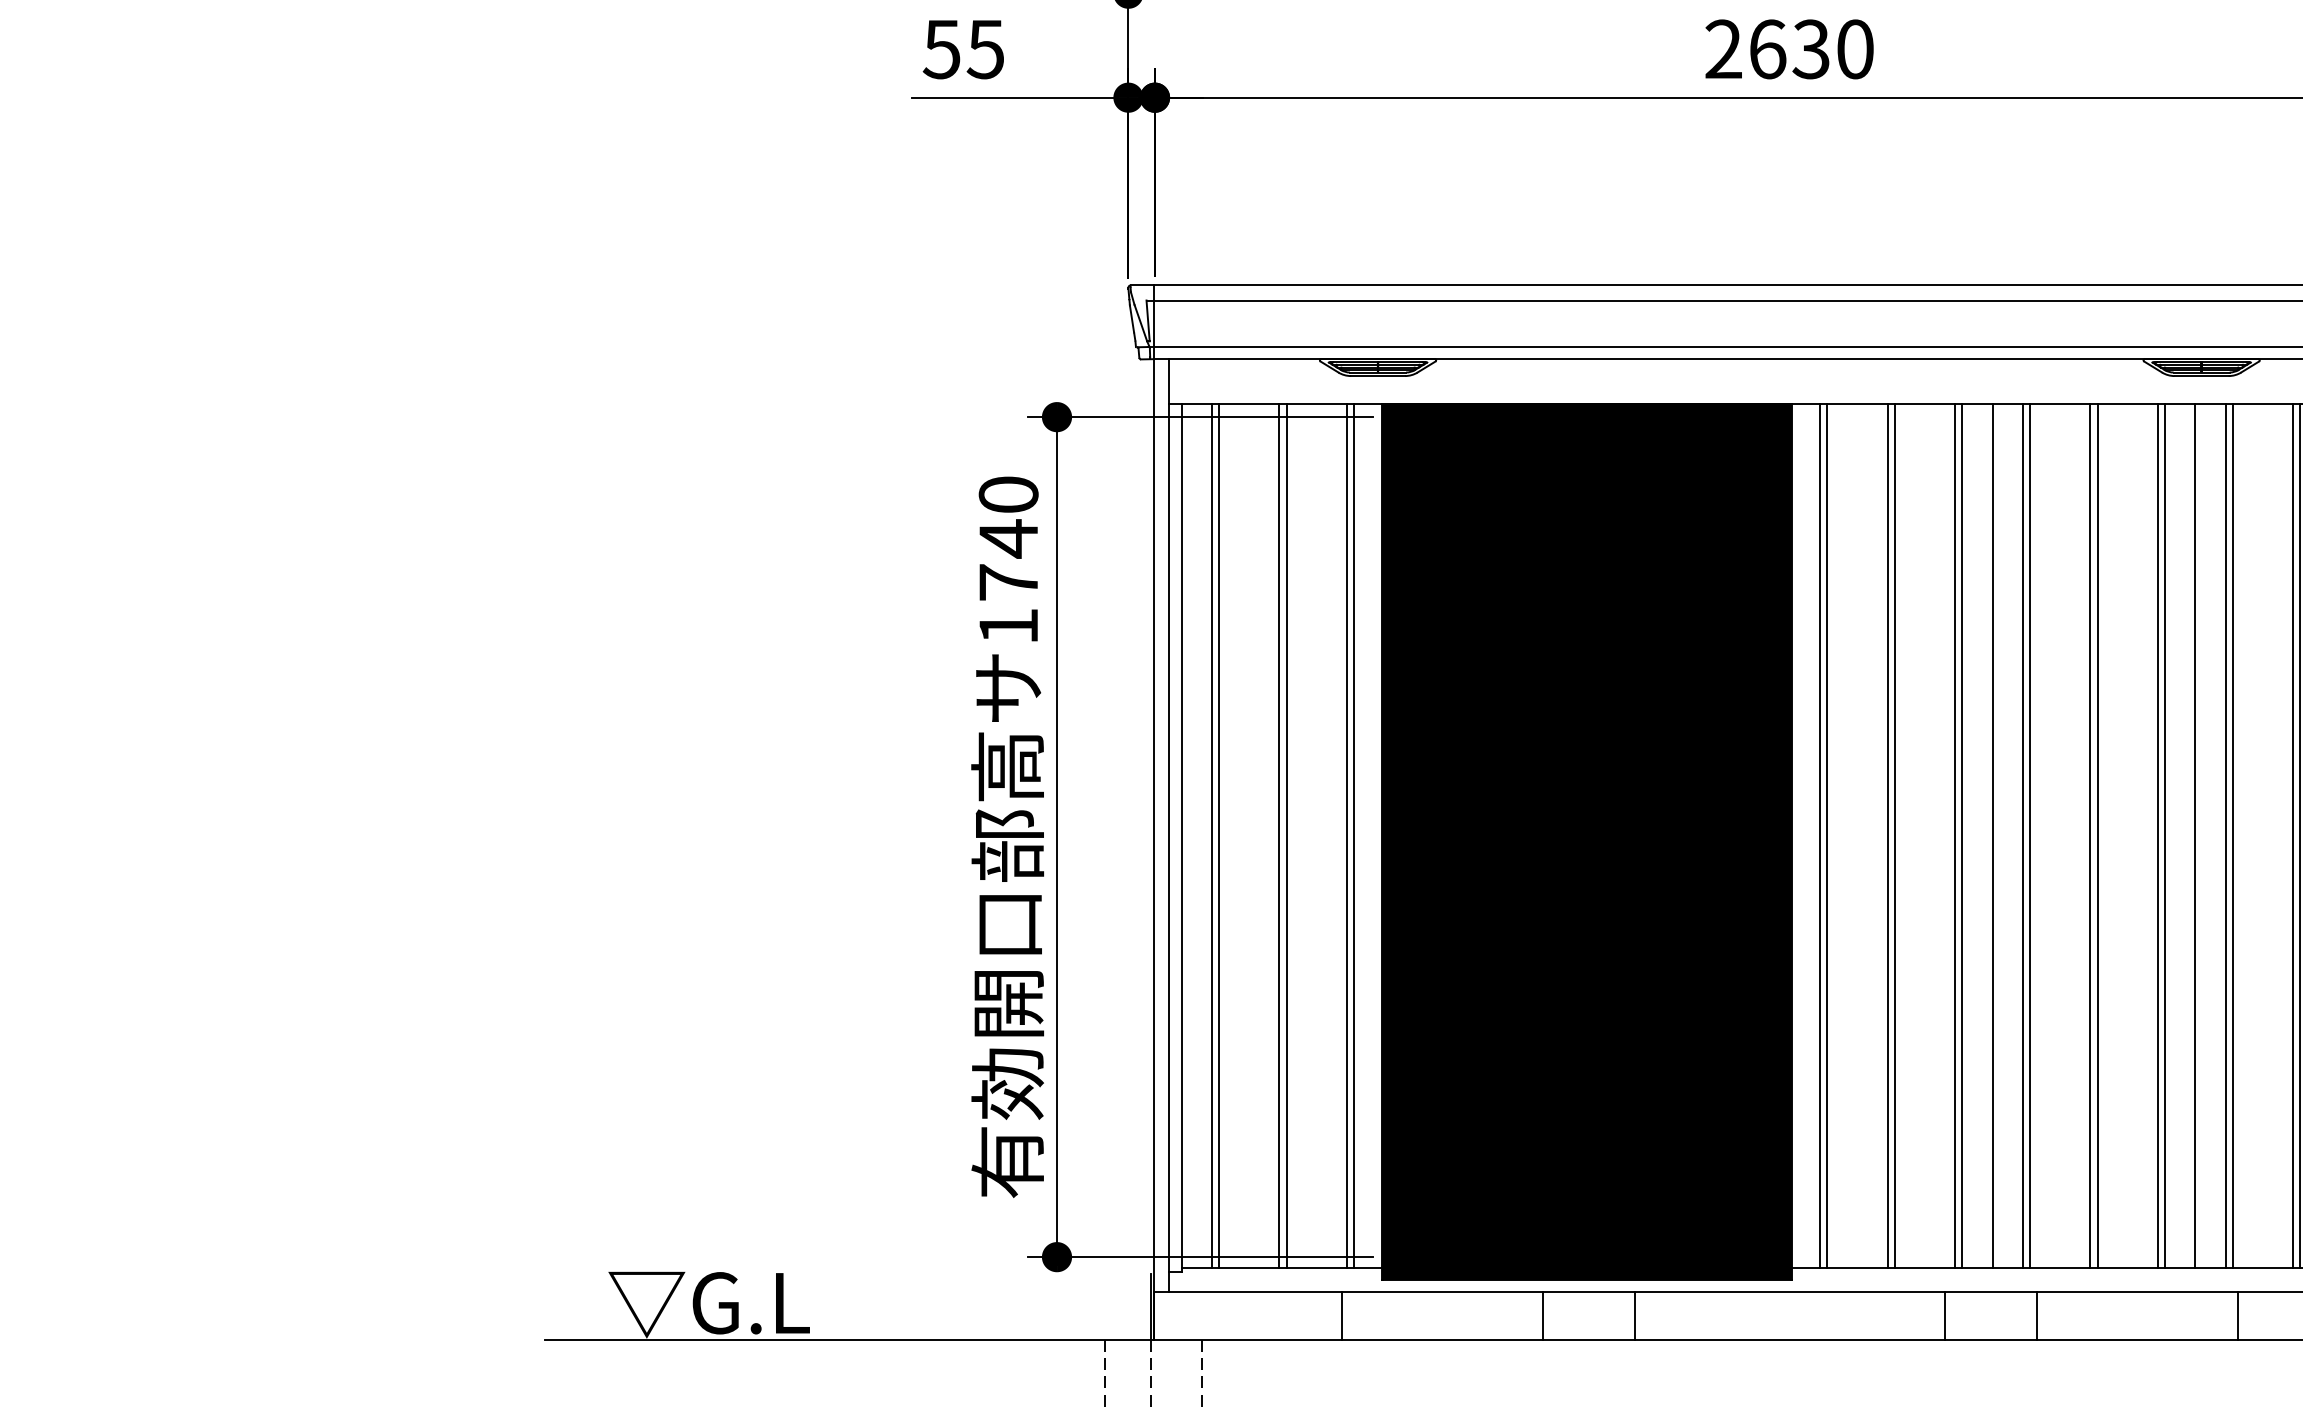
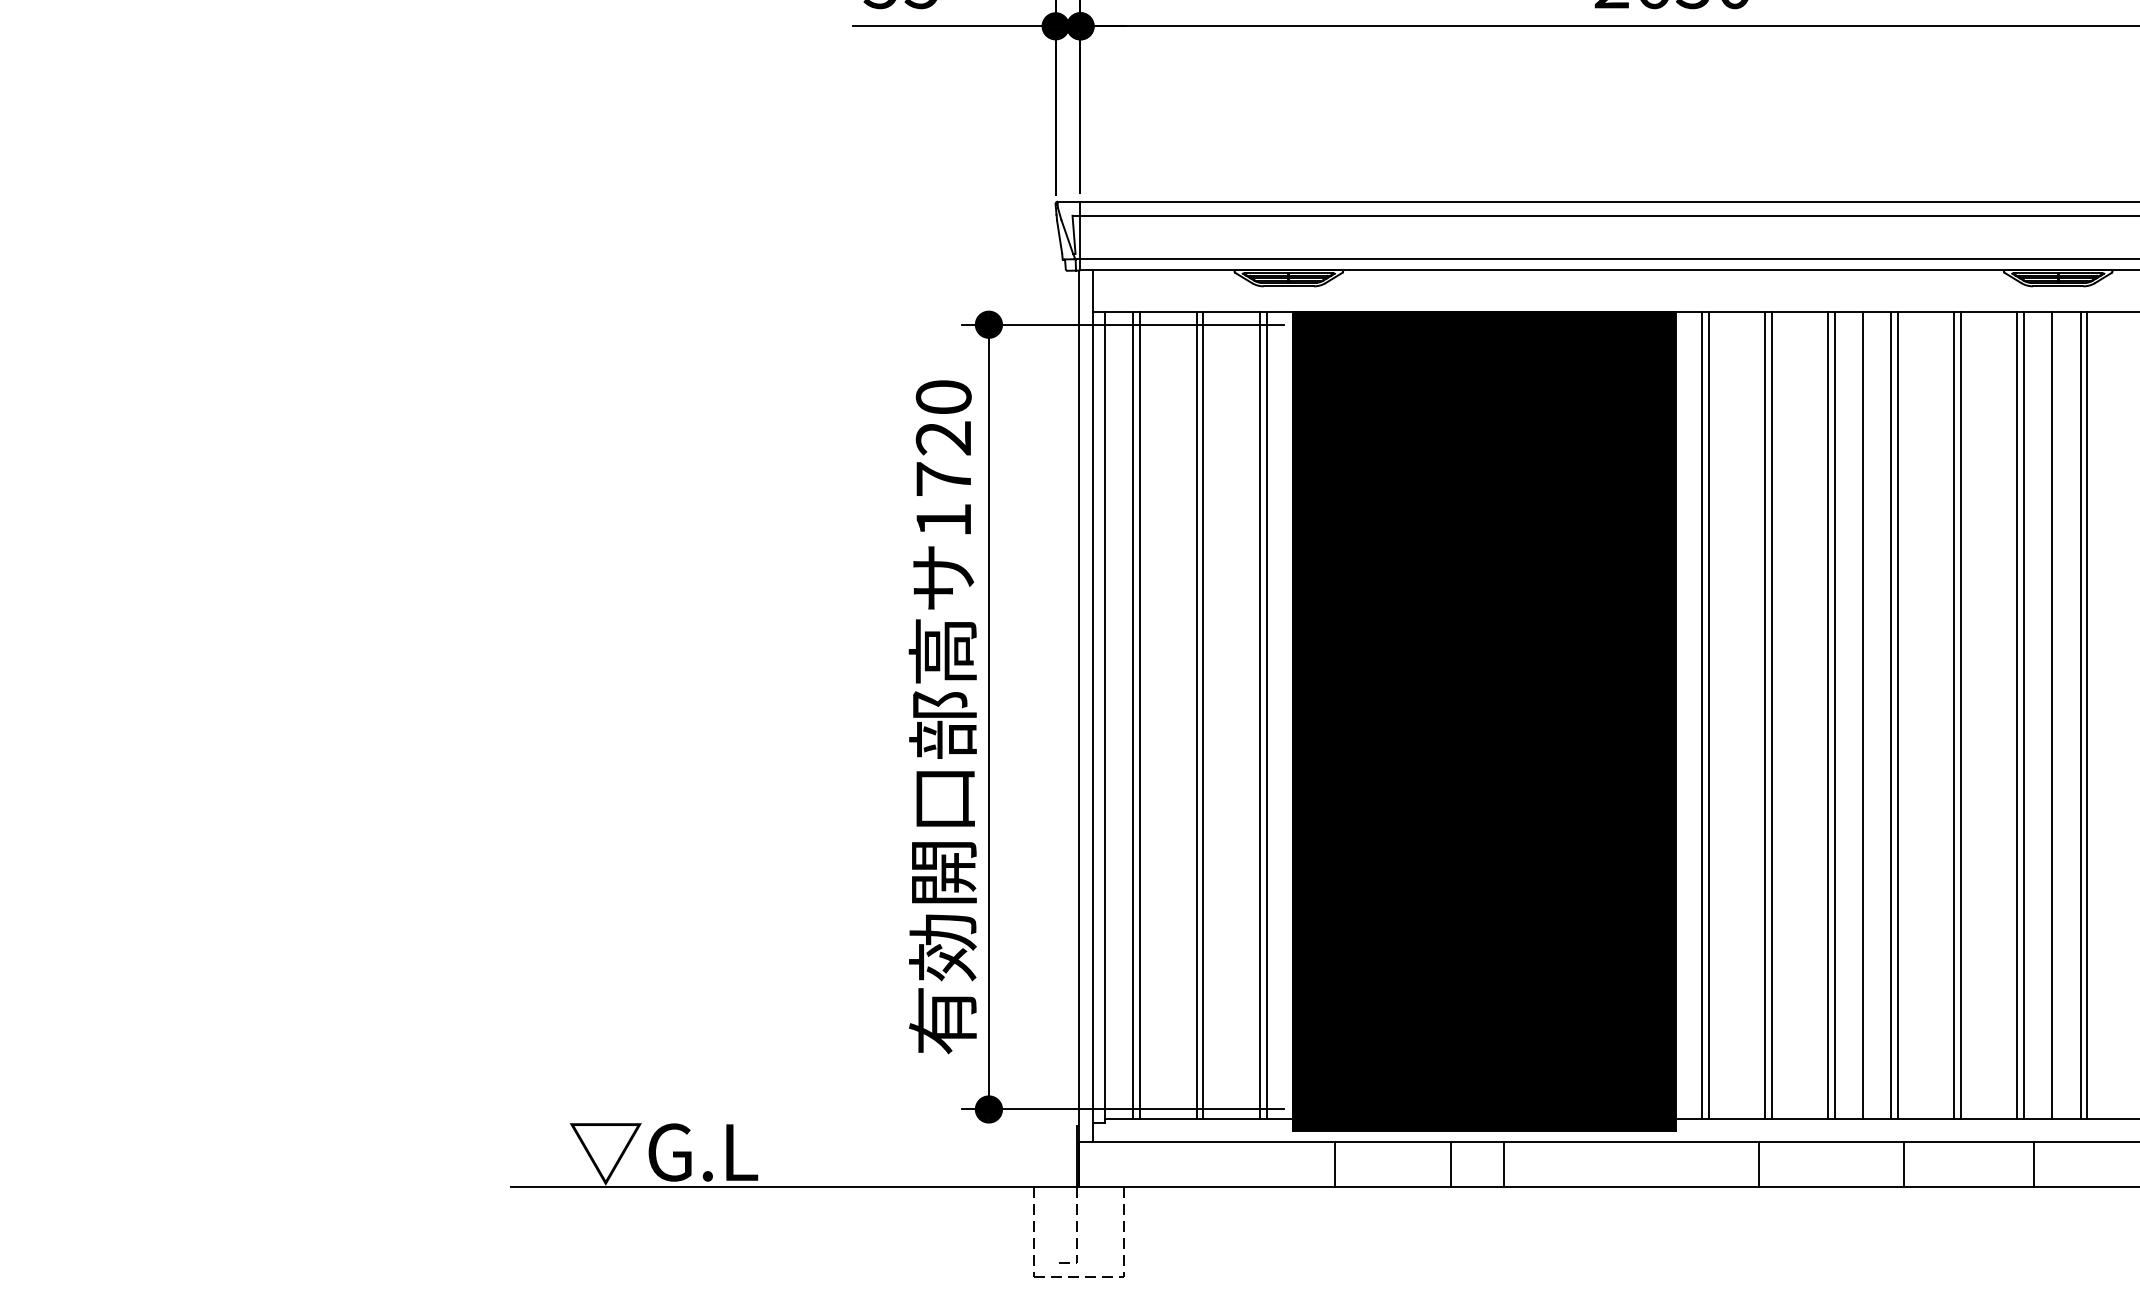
text: (1007, 538) -> (942, 438), 1740 -> 1720
line: (1341, 1315) -> (1335, 1163), moved
line: (1543, 1315) -> (1504, 1163), moved
line: (1634, 1315) -> (1450, 1163), moved
line: (1944, 1315) -> (1759, 1163), moved
line: (2237, 1315) -> (2033, 1163), moved

